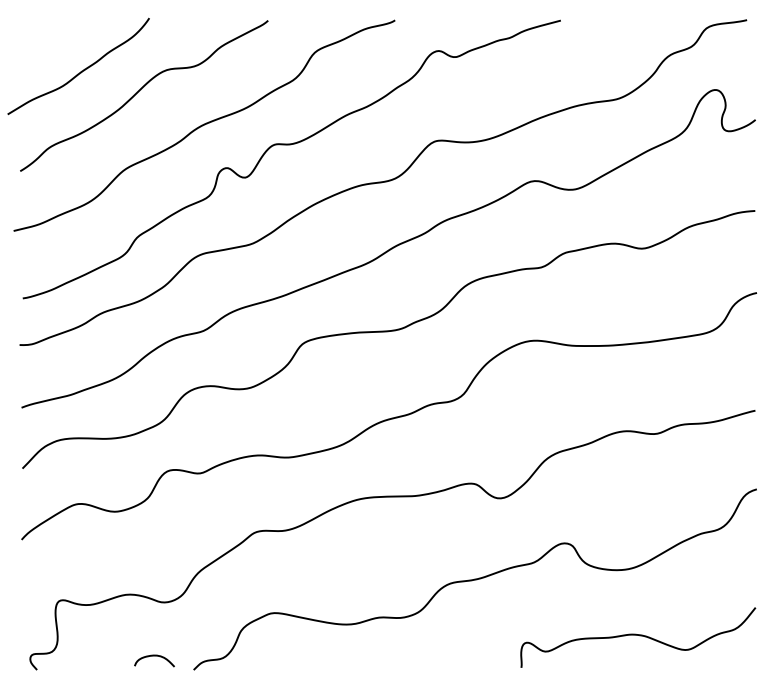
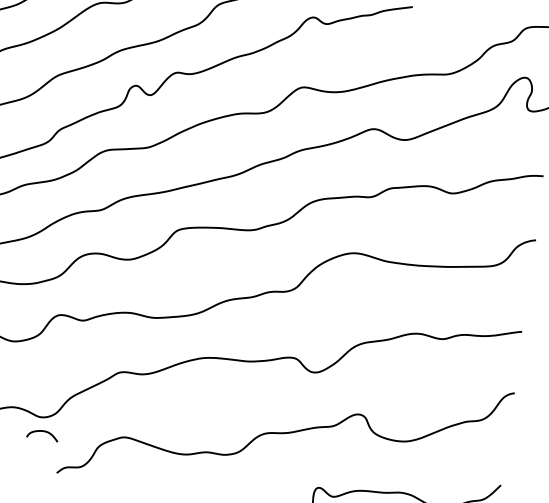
curve: (154, 656) -> (43, 431), moved

